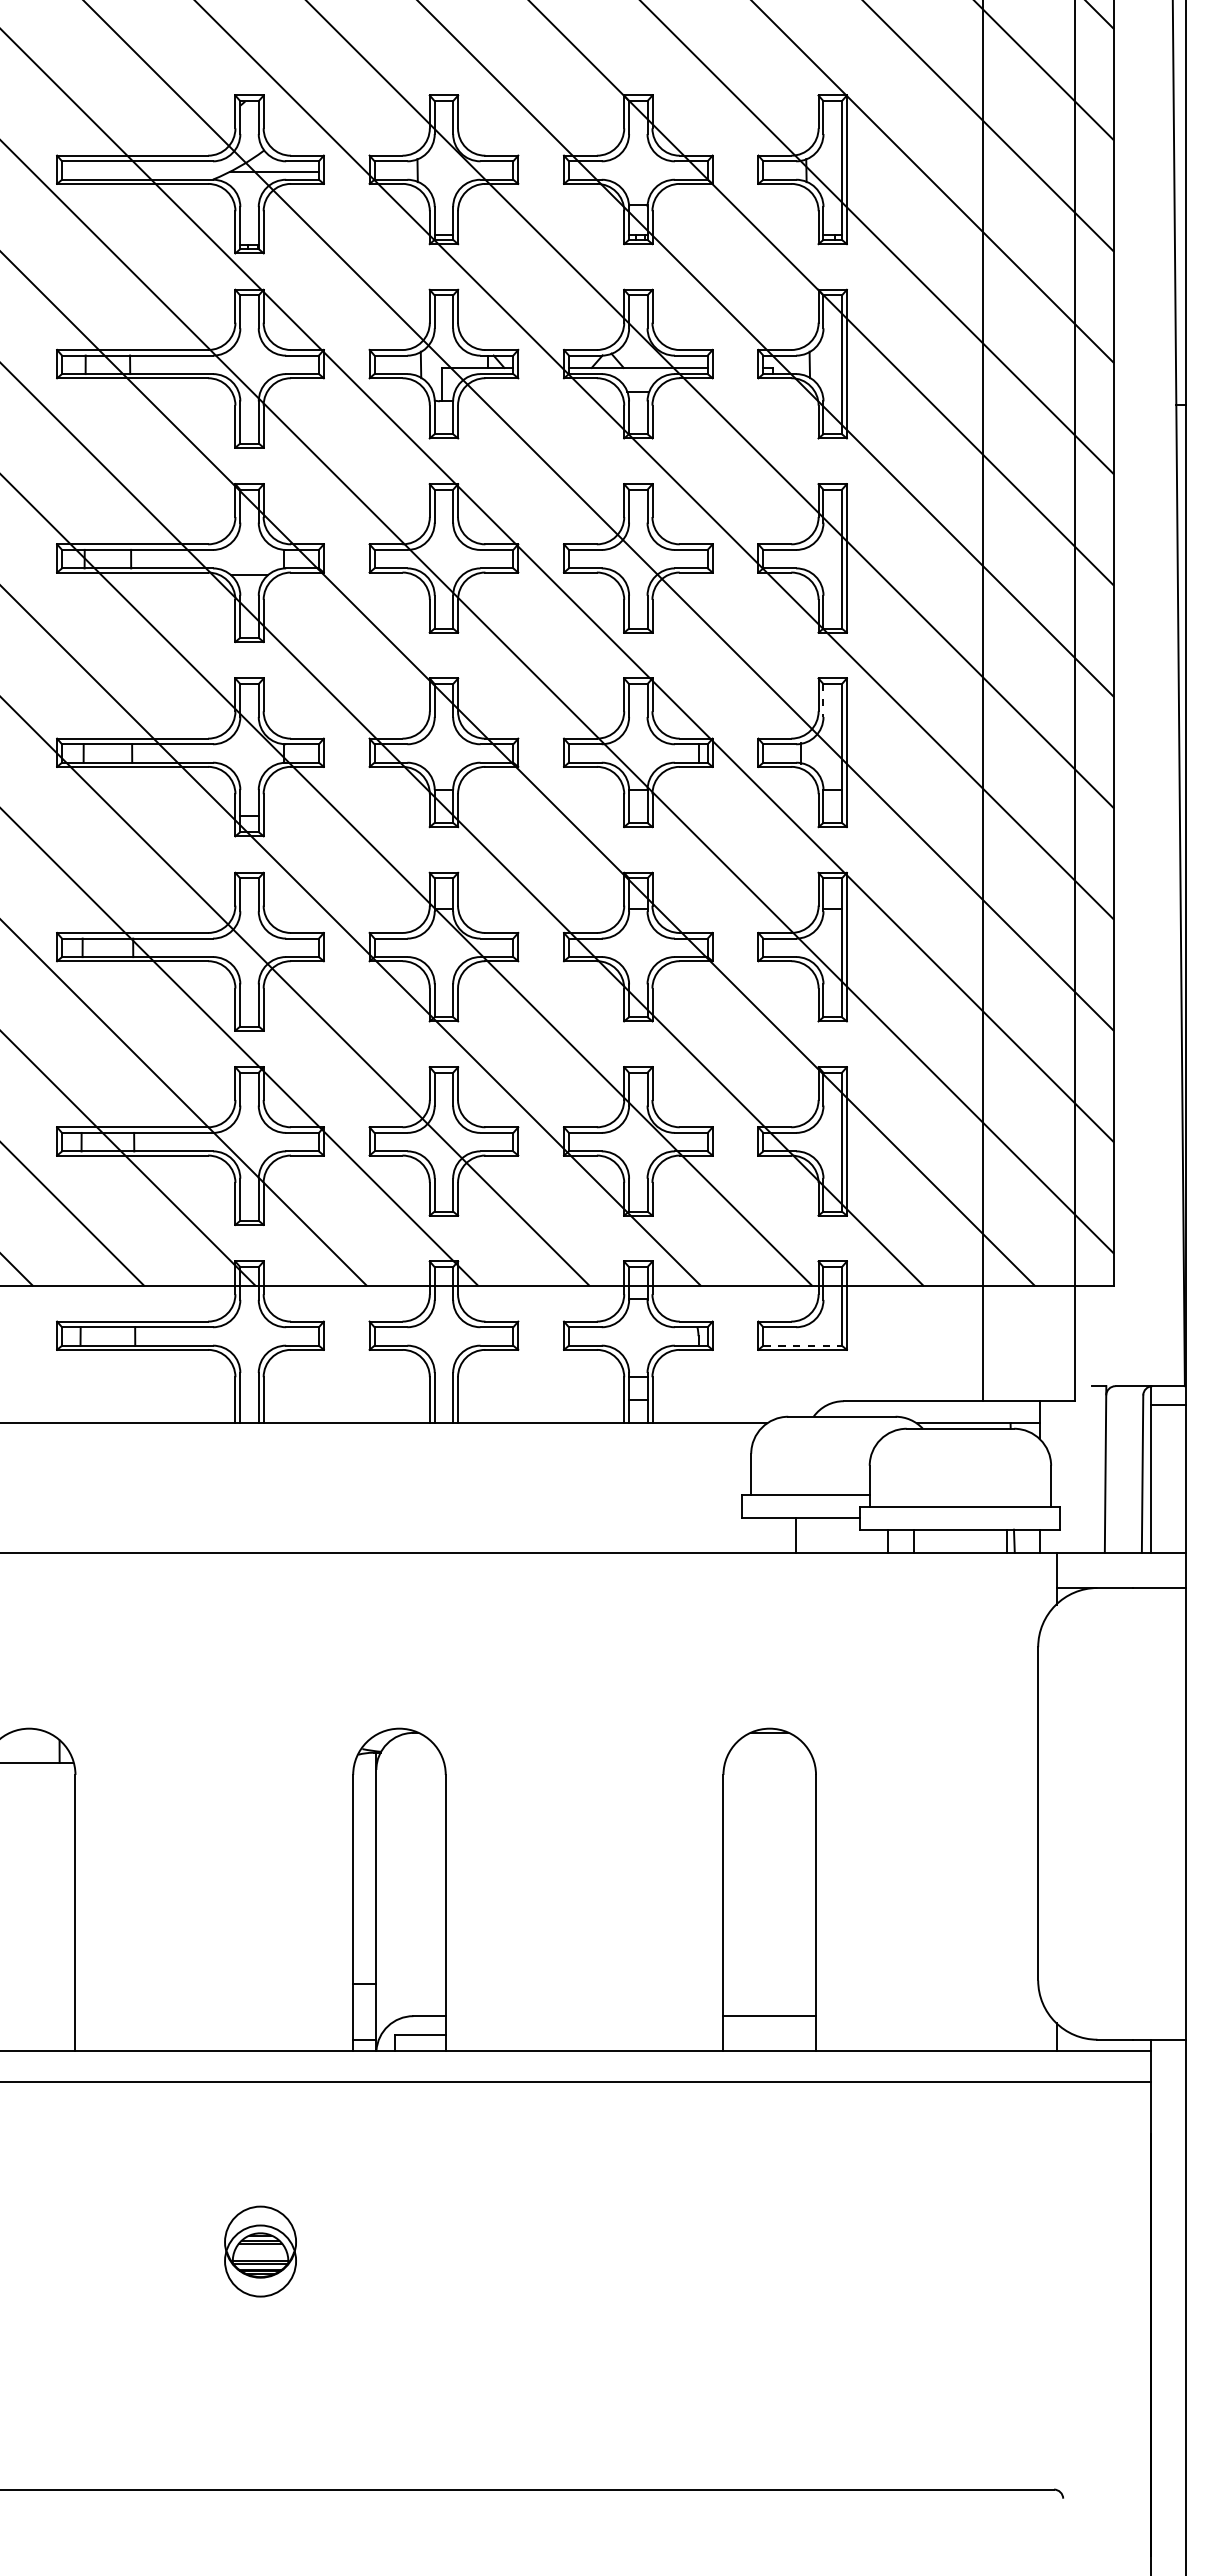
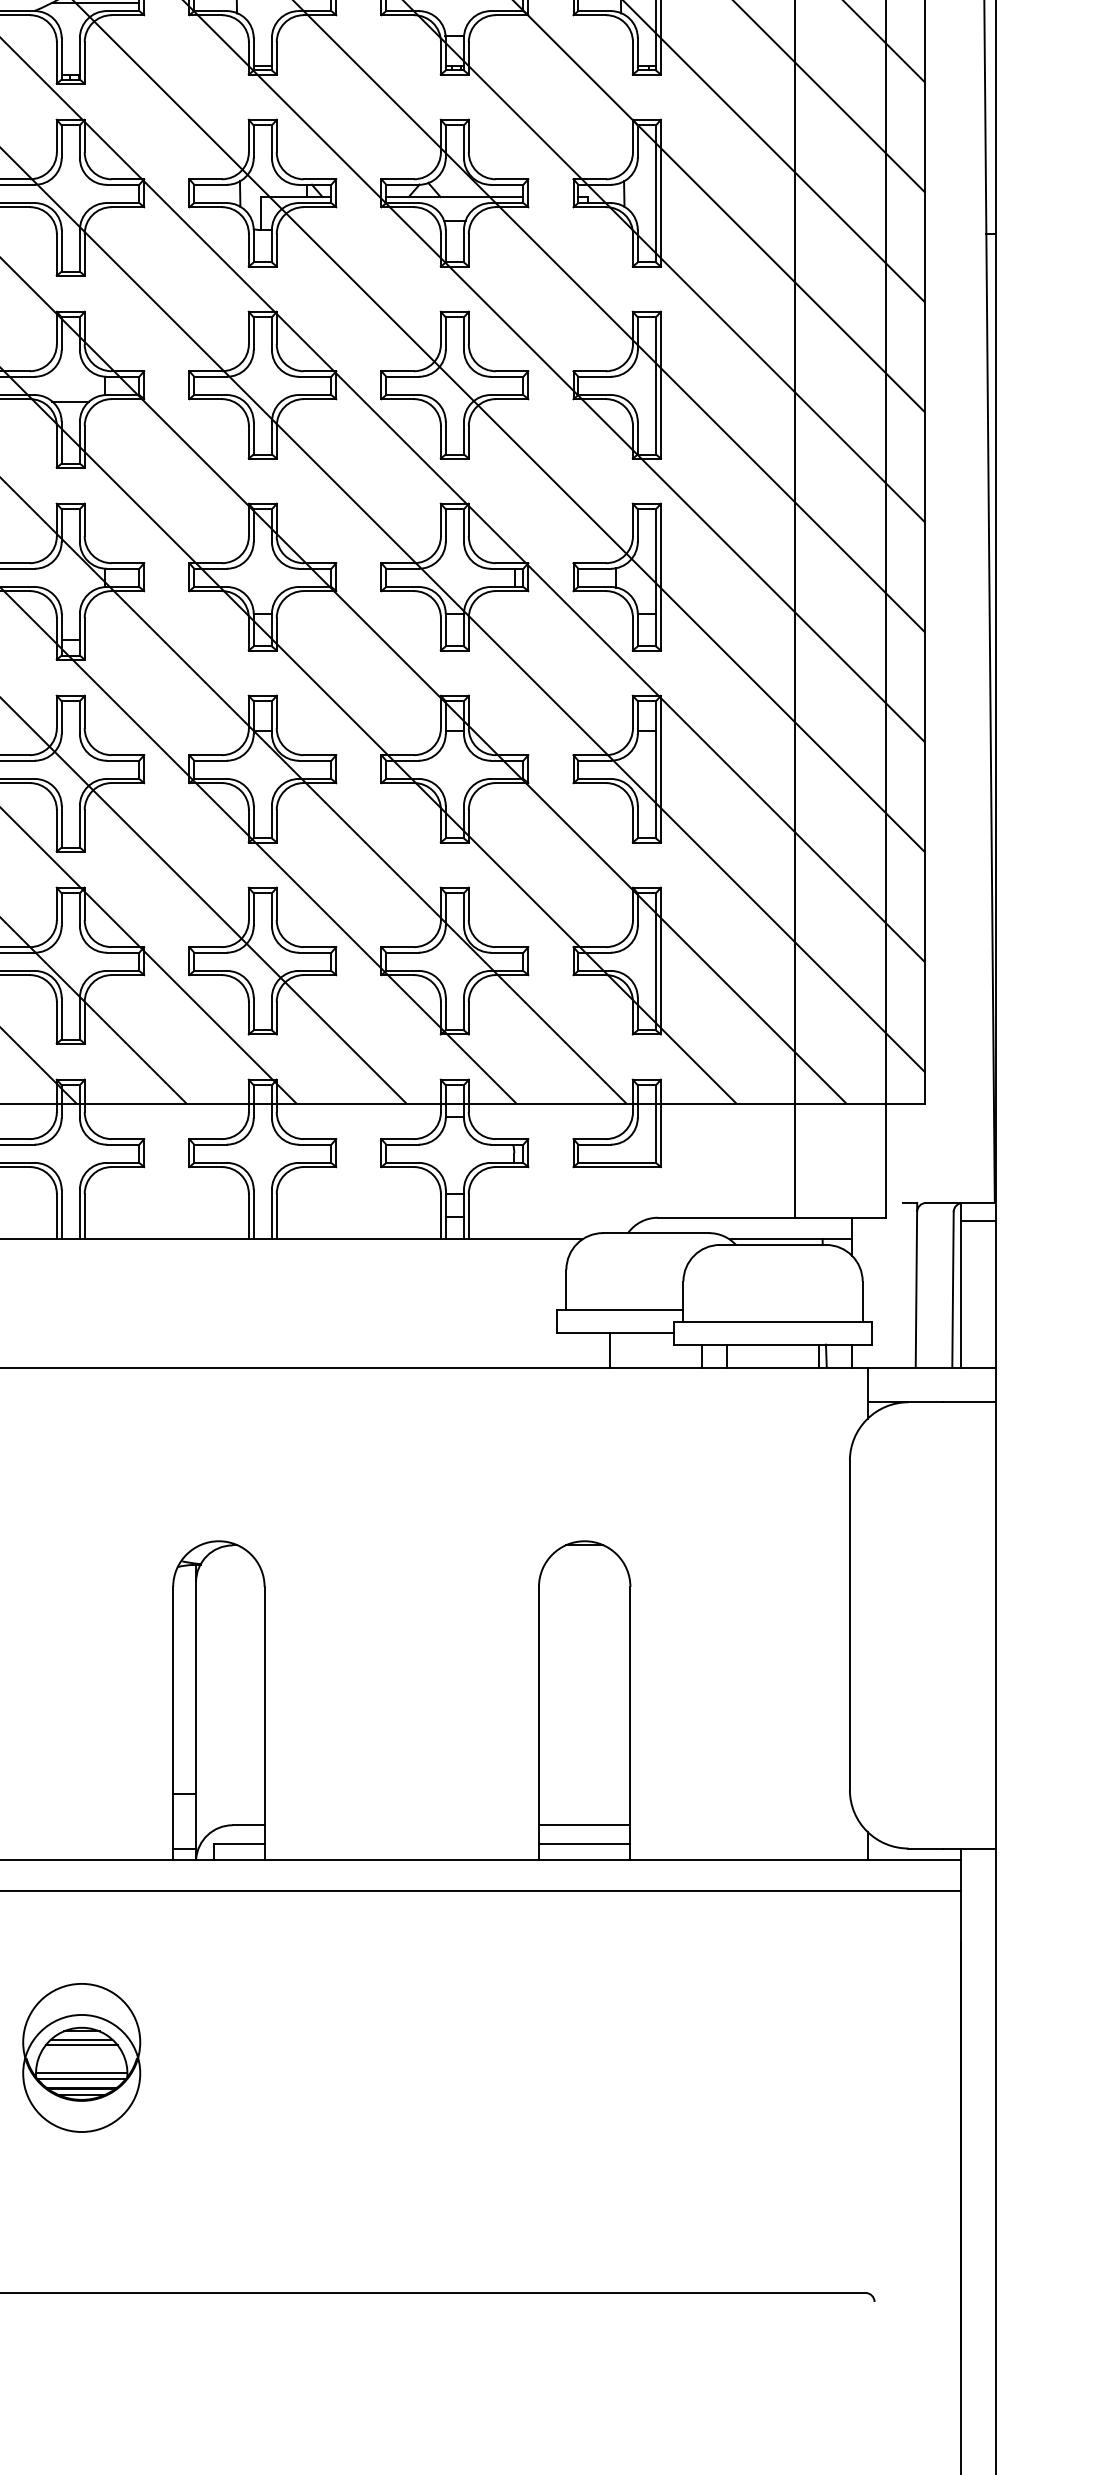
line: (823, 700) -> (637, 525), dashed -> solid
line: (803, 1345) -> (618, 1162), dashed -> solid
line: (769, 2034) -> (584, 1843), added
part: (260, 2251) -> (81, 2057), size x1.67

